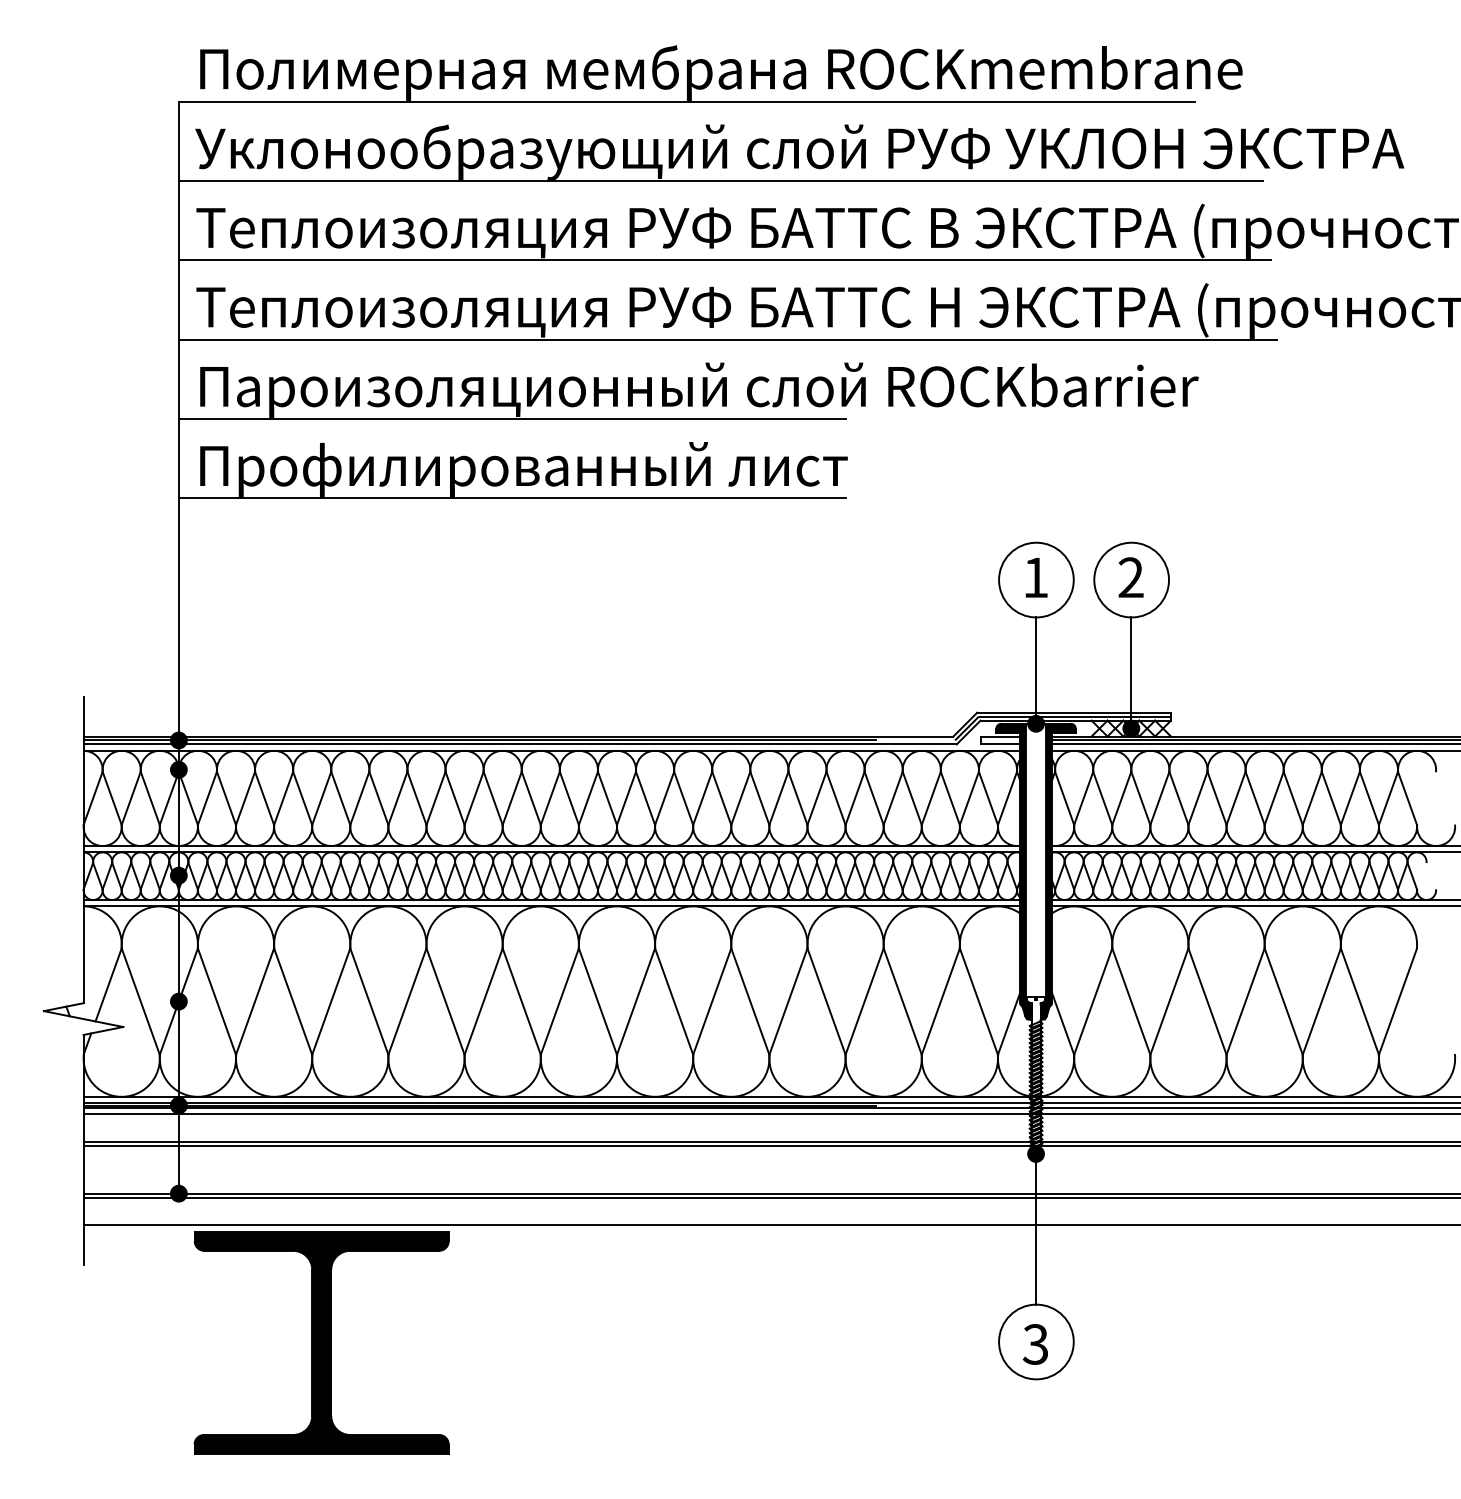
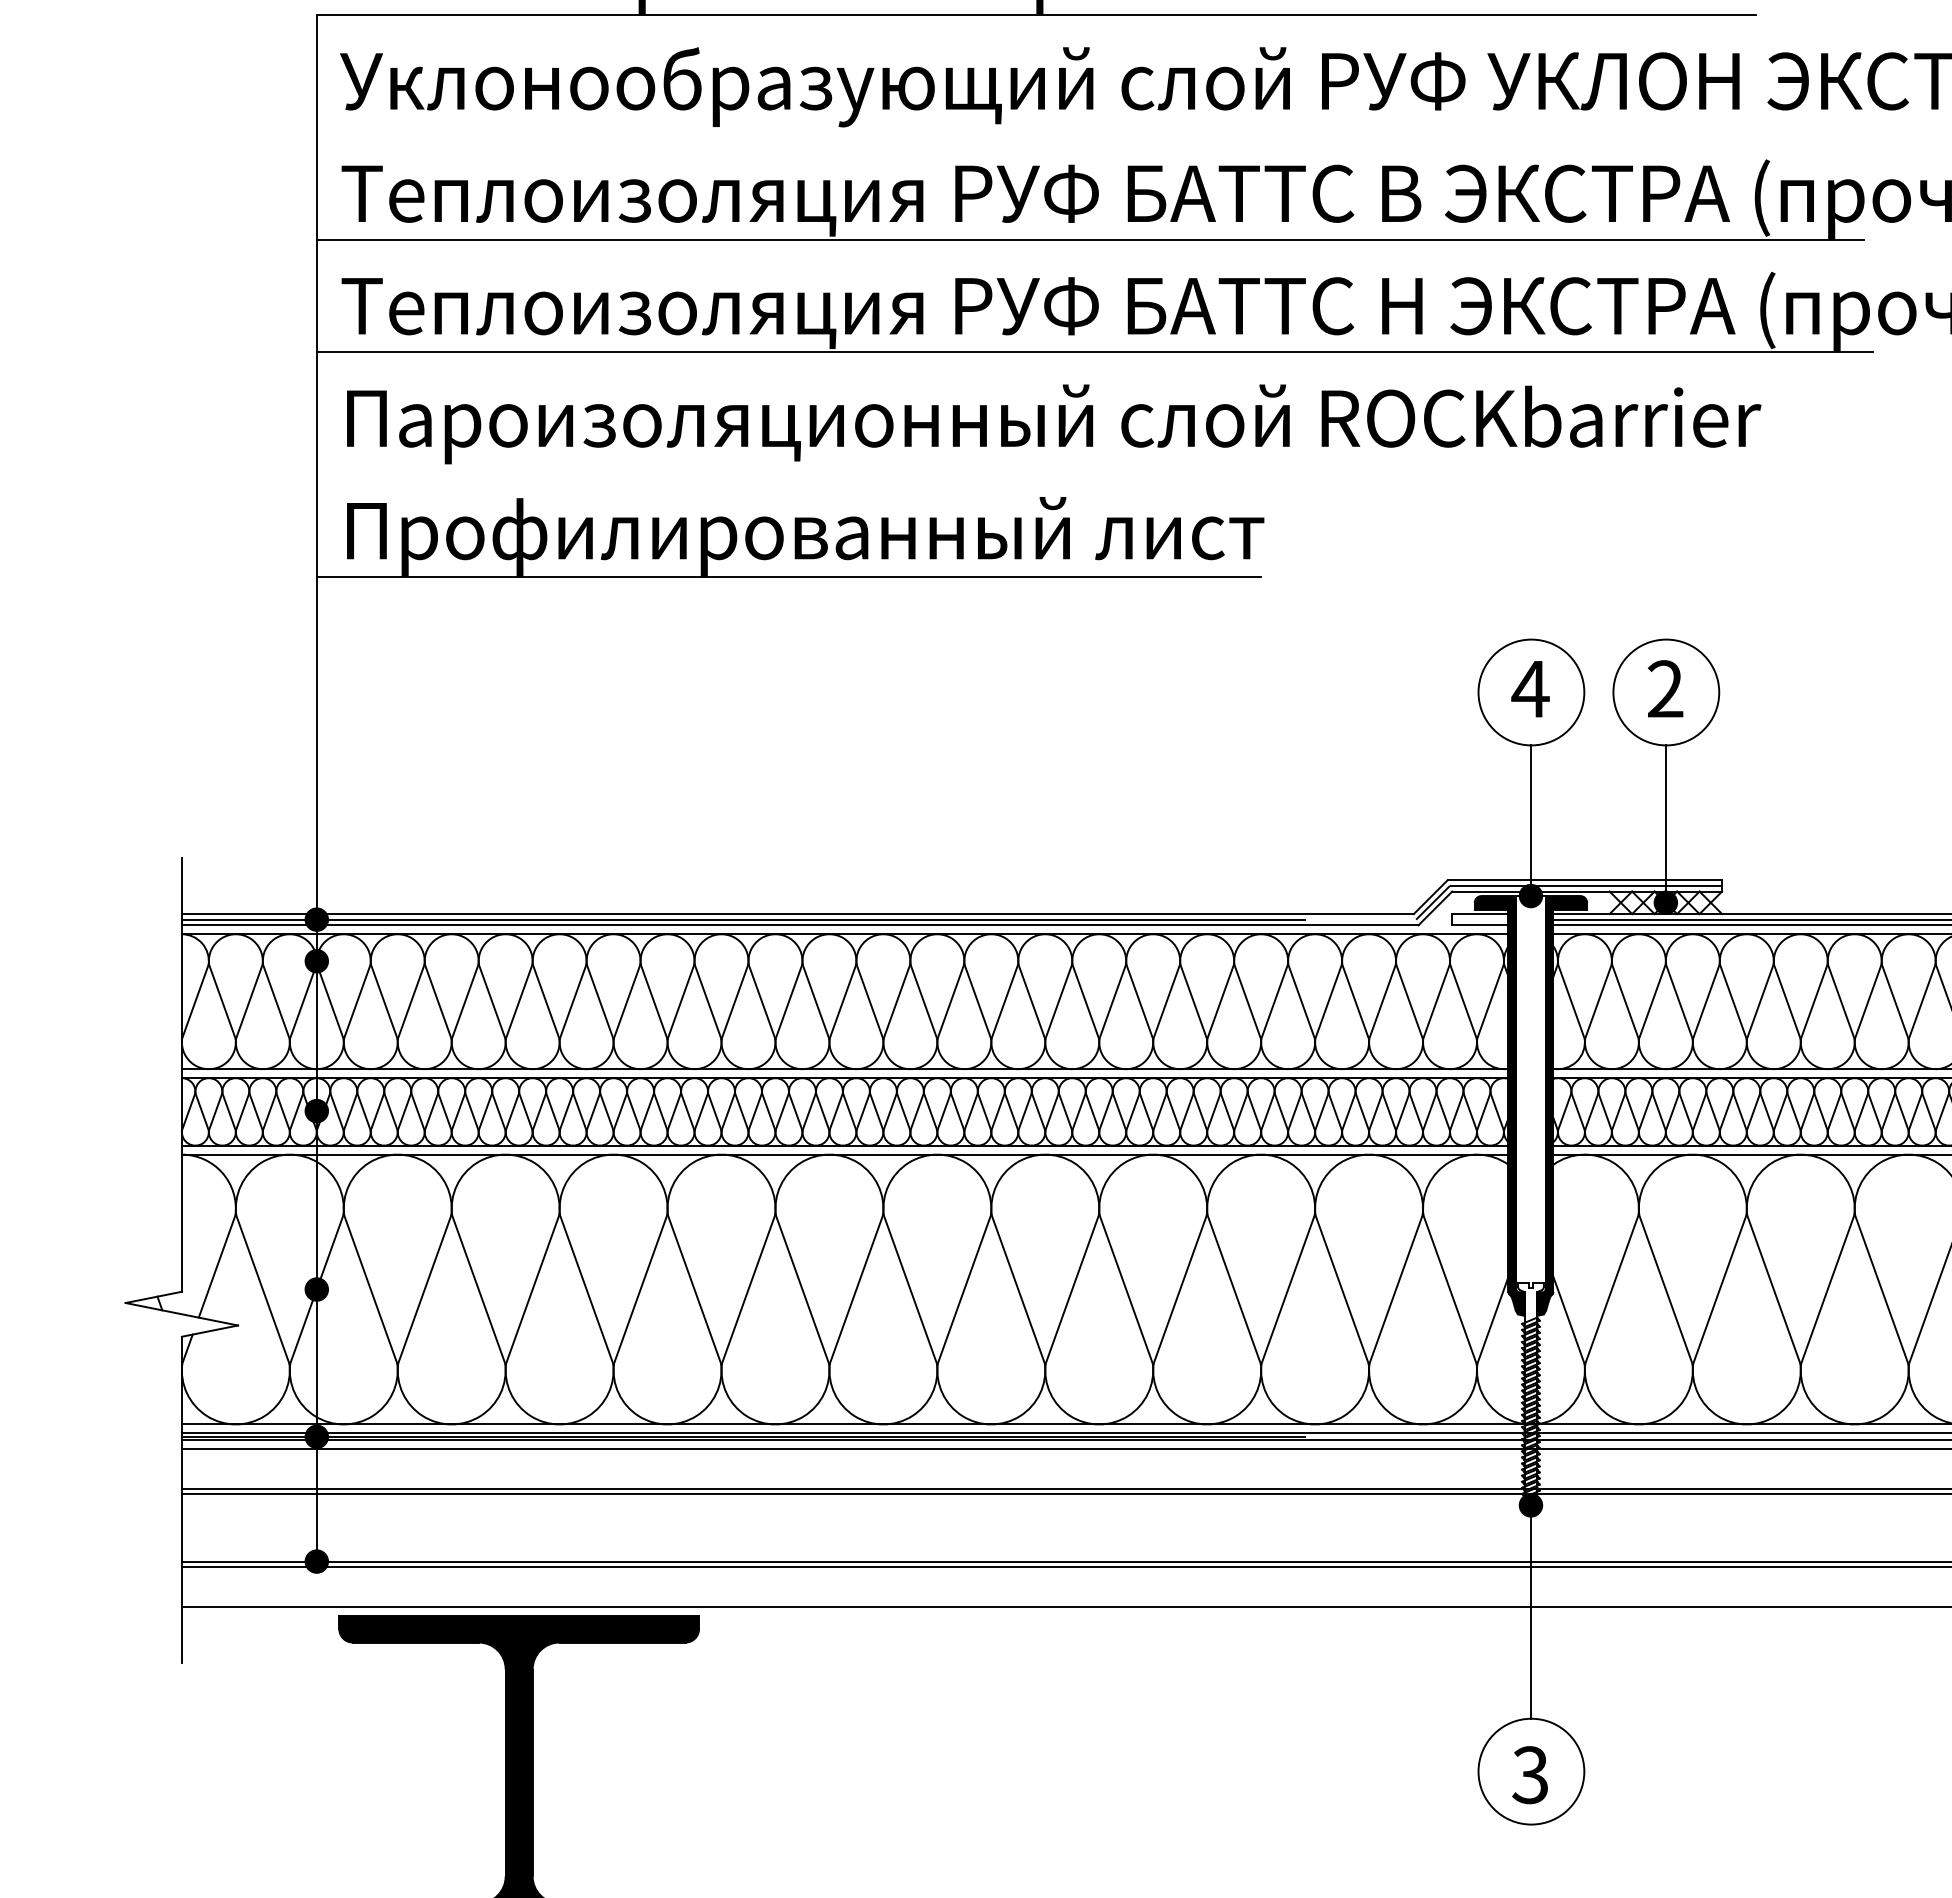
line: (720, 180) -> (1083, 126), removed
line: (511, 419) -> (787, 465), removed
text: (1035, 577) -> (1530, 688), 1 -> 4

